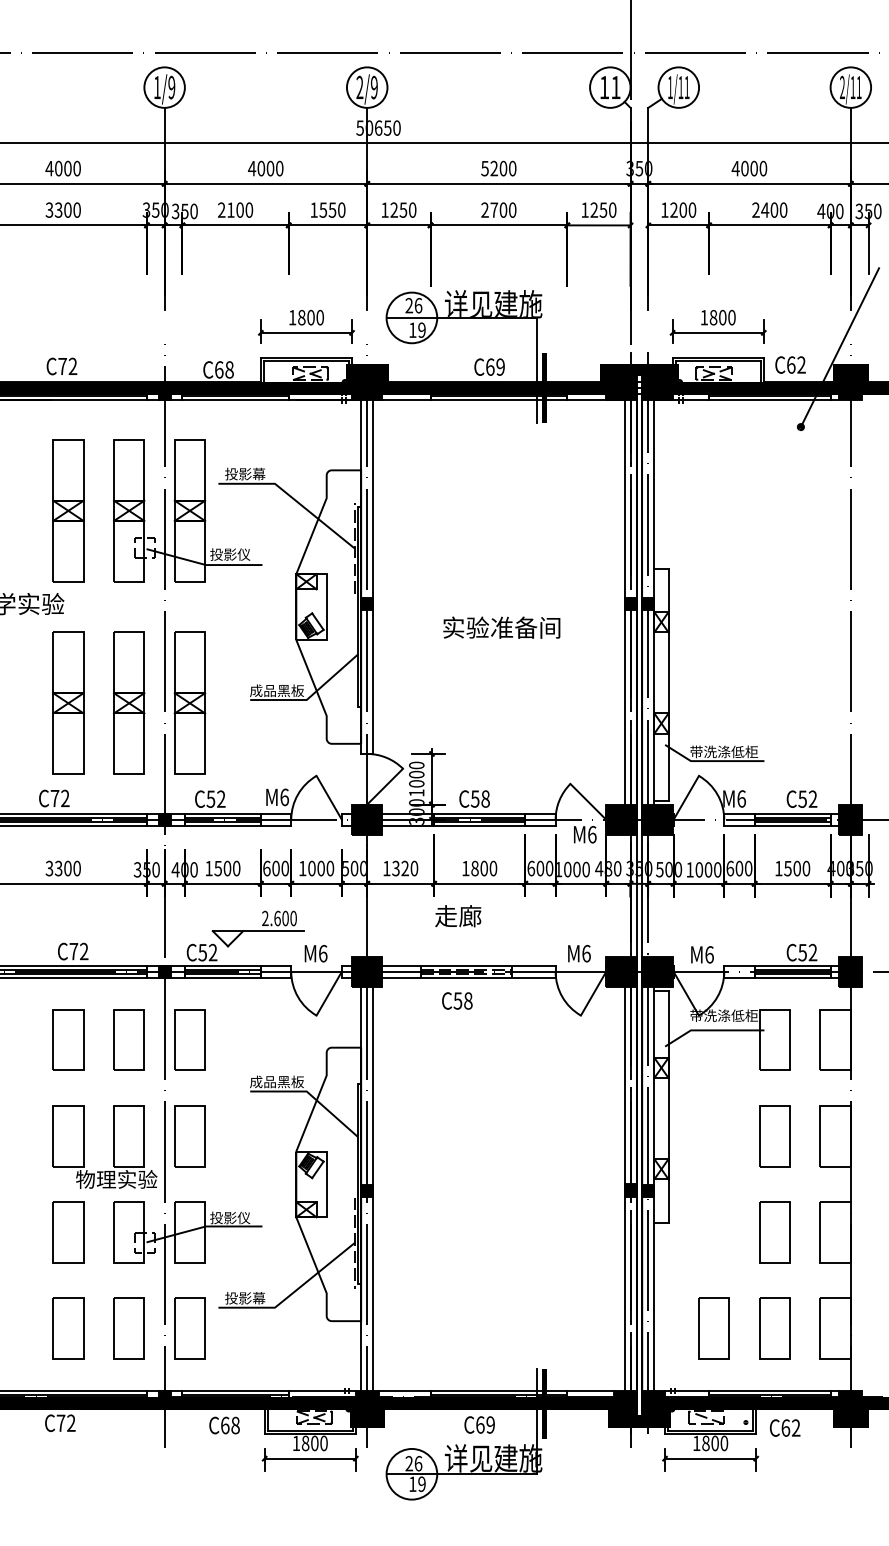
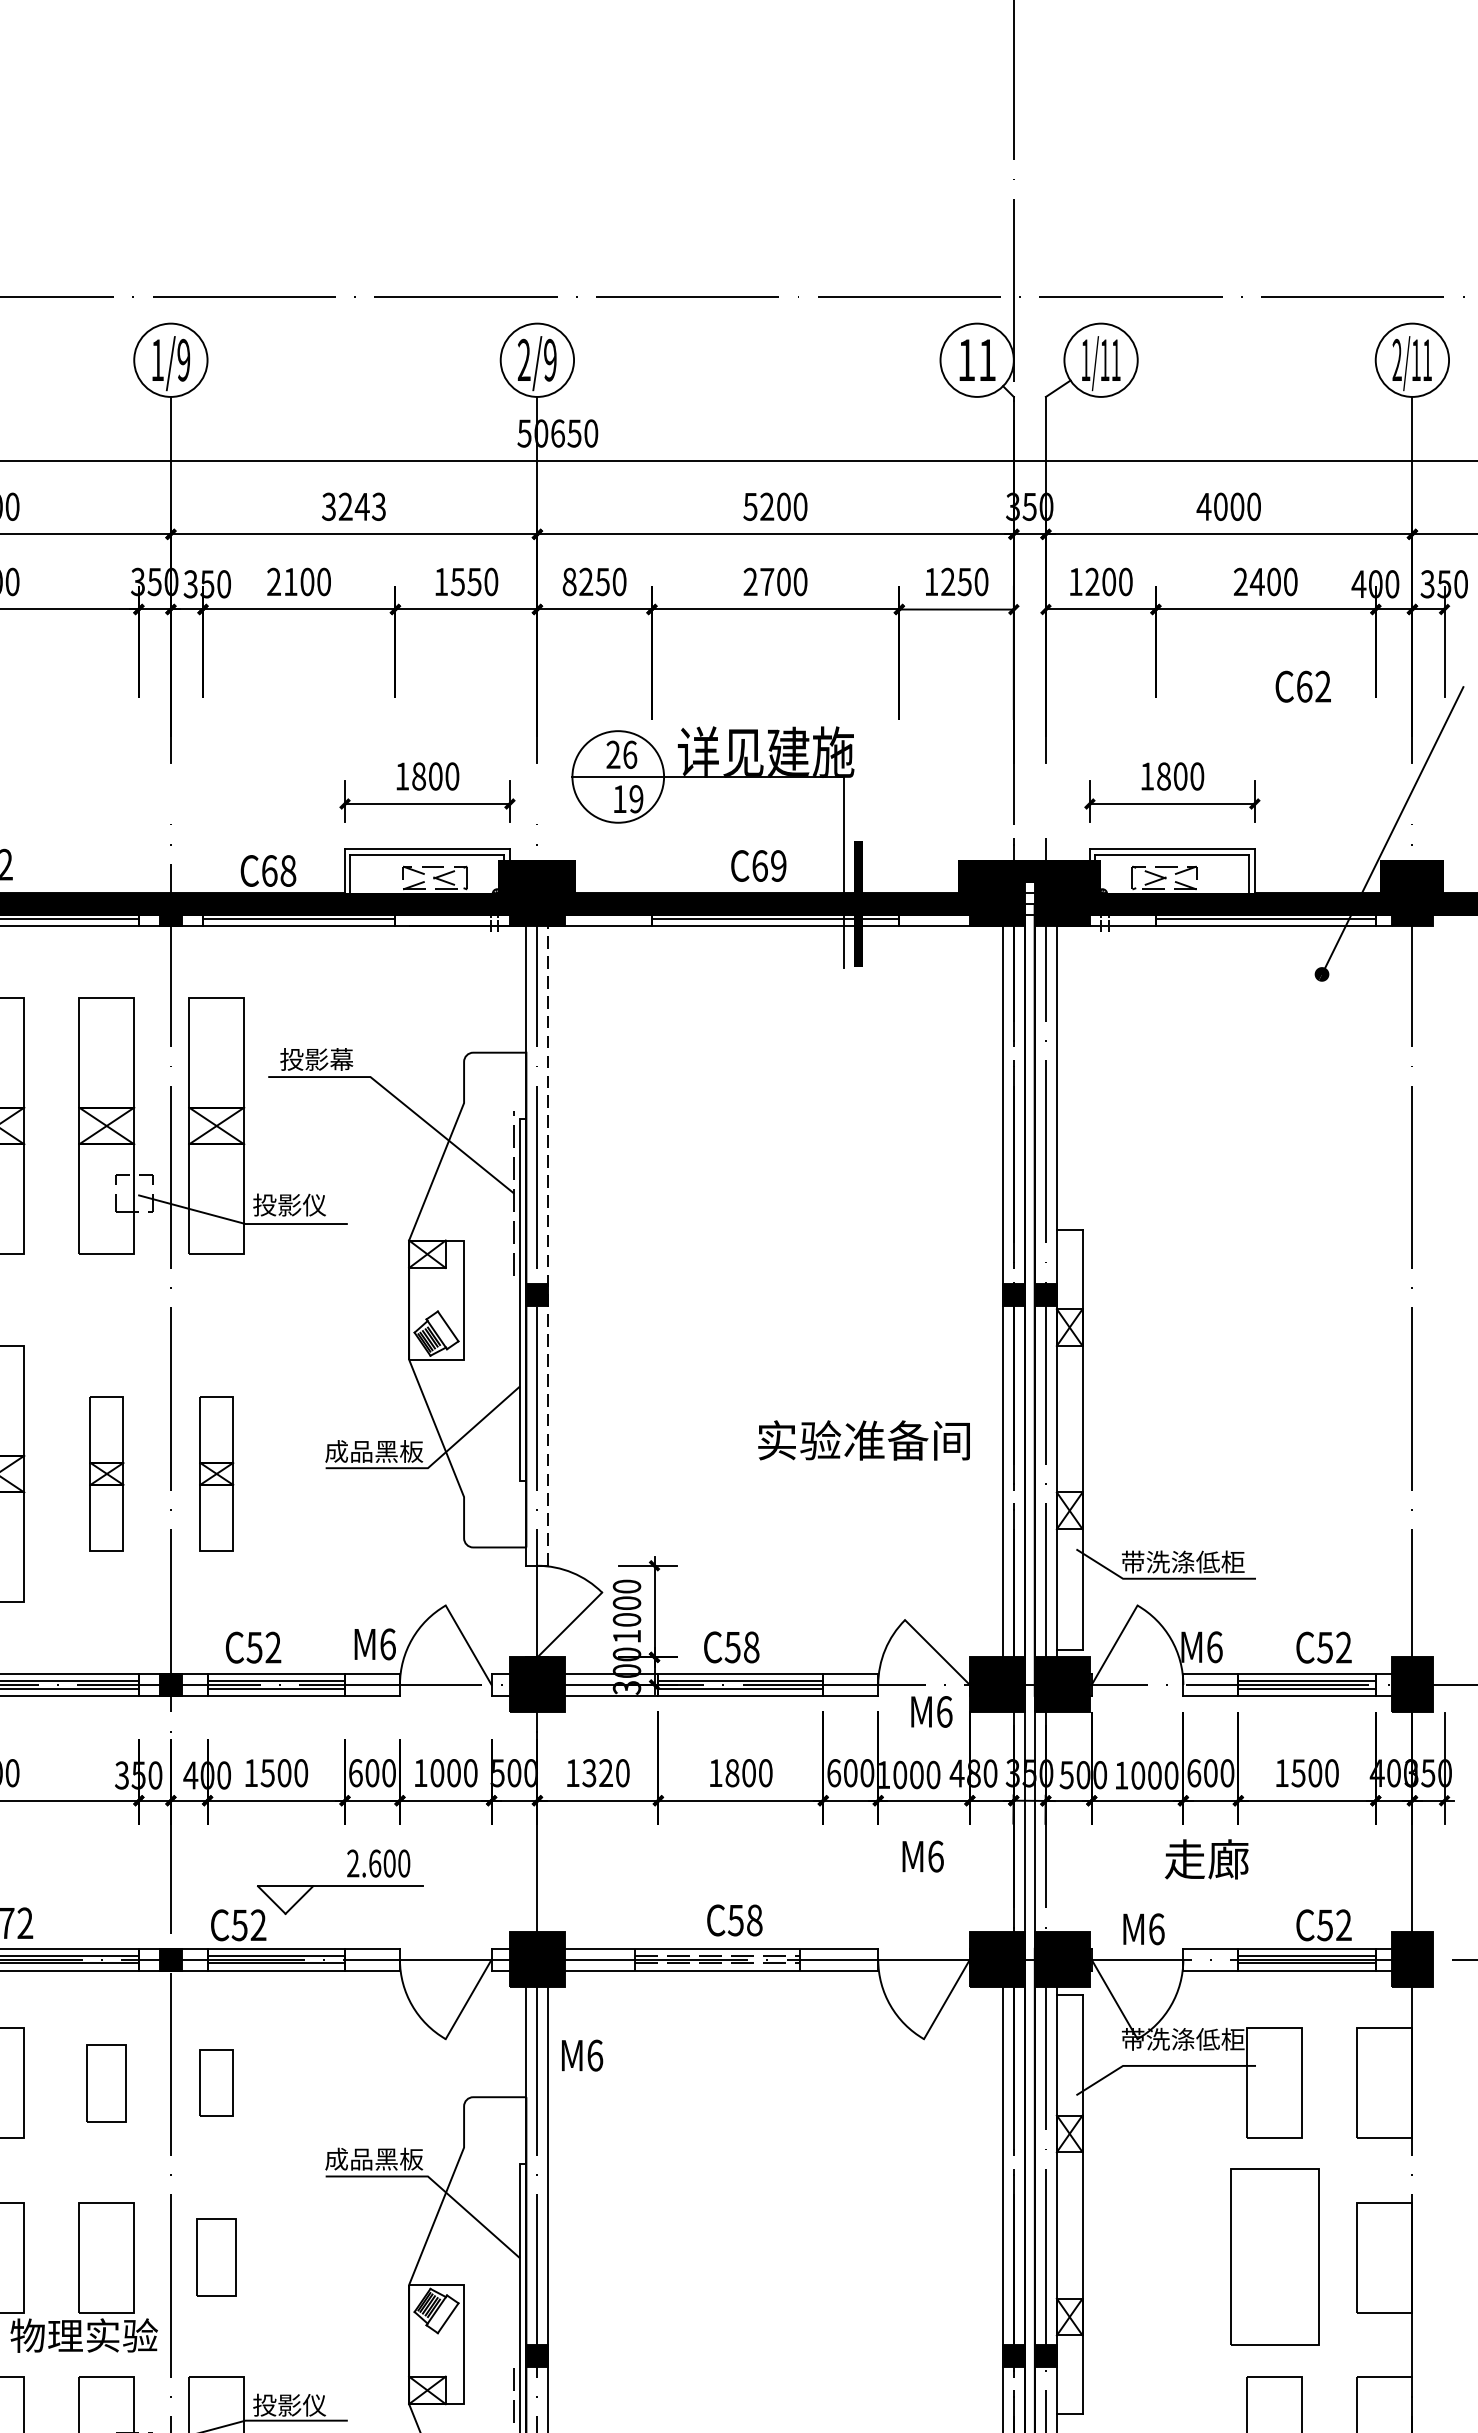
text: (265, 168) -> (353, 506), 4000 -> 3243
text: (384, 209) -> (568, 580), 1250 -> 8250
text: (790, 364) -> (1303, 685), moved
line: (373, 577) -> (548, 1246), solid -> dashed
text: (501, 627) -> (863, 1440), moved
part: (129, 702) -> (107, 1472), size x0.6
part: (189, 702) -> (215, 1472), size x0.6
text: (458, 916) -> (1207, 1859), moved
text: (315, 953) -> (581, 2055), moved
text: (579, 953) -> (923, 1856), moved
text: (457, 1000) -> (735, 1919), moved
part: (128, 1039) -> (105, 2082), size x0.7
part: (189, 1039) -> (215, 2082), size x0.6
part: (189, 1136) -> (215, 2257), size x0.7
part: (774, 1136) -> (1274, 2257), size x1.6

